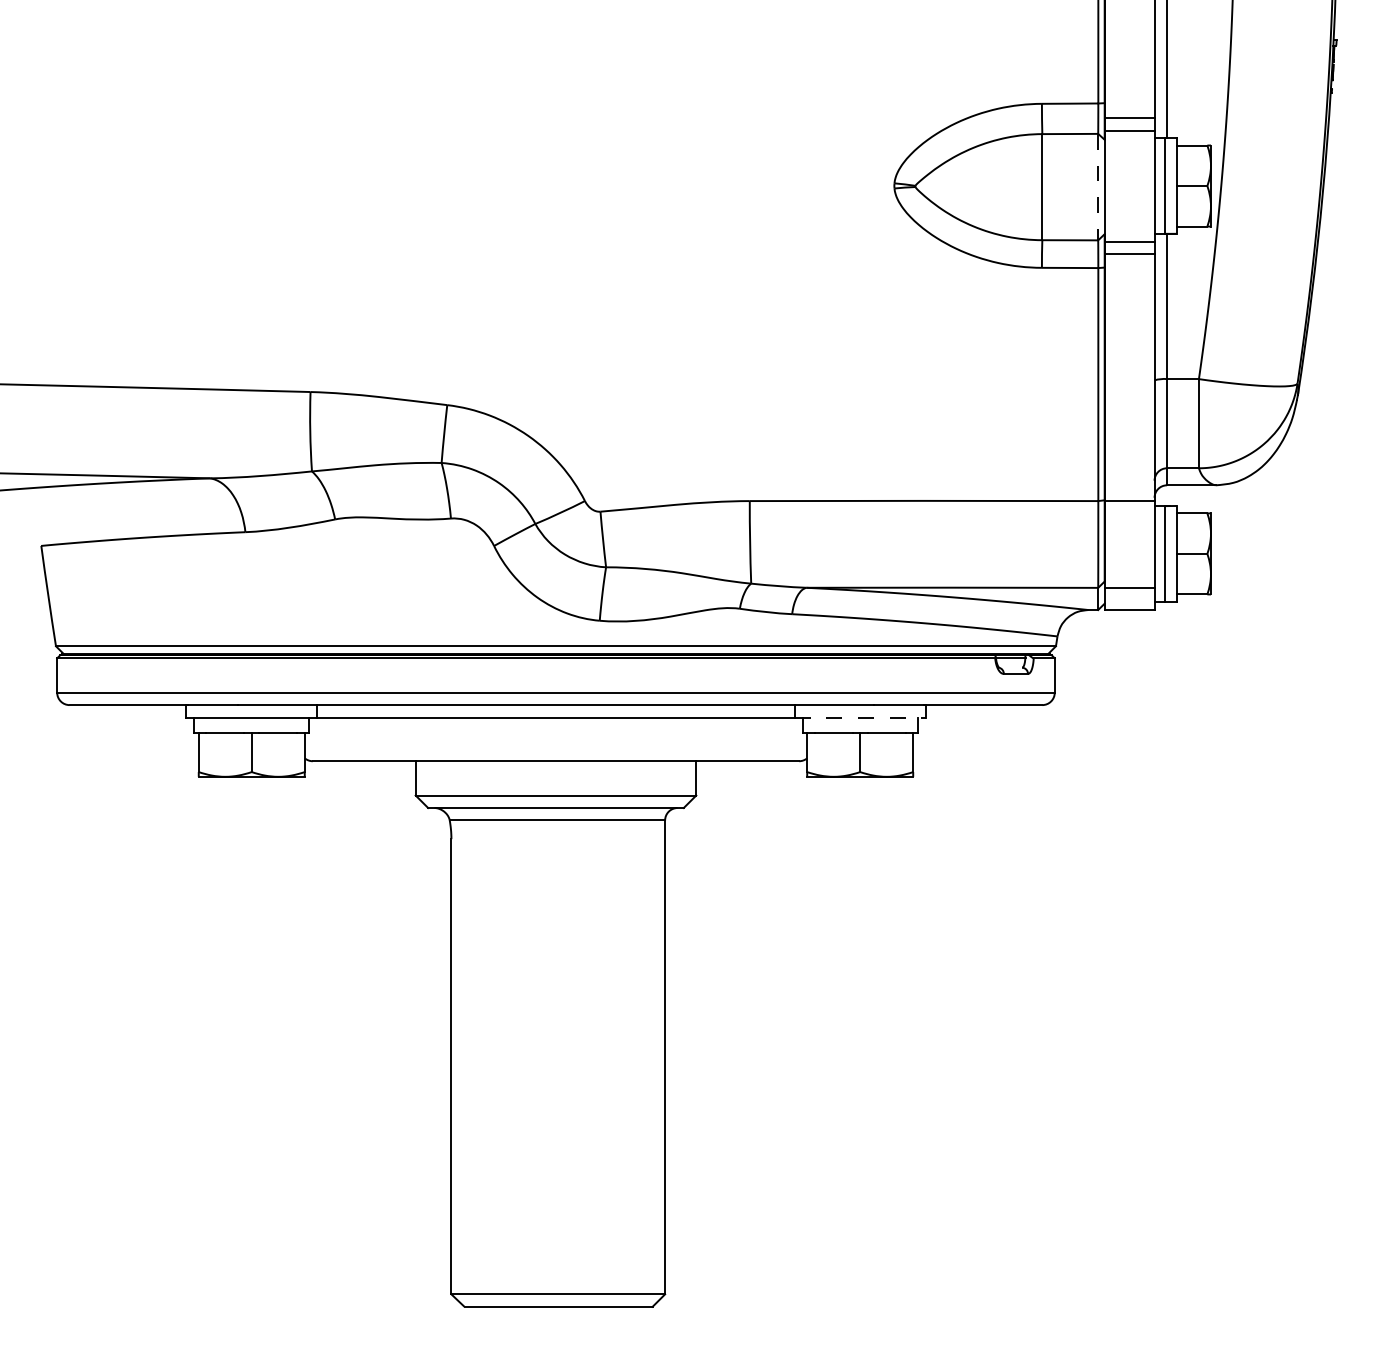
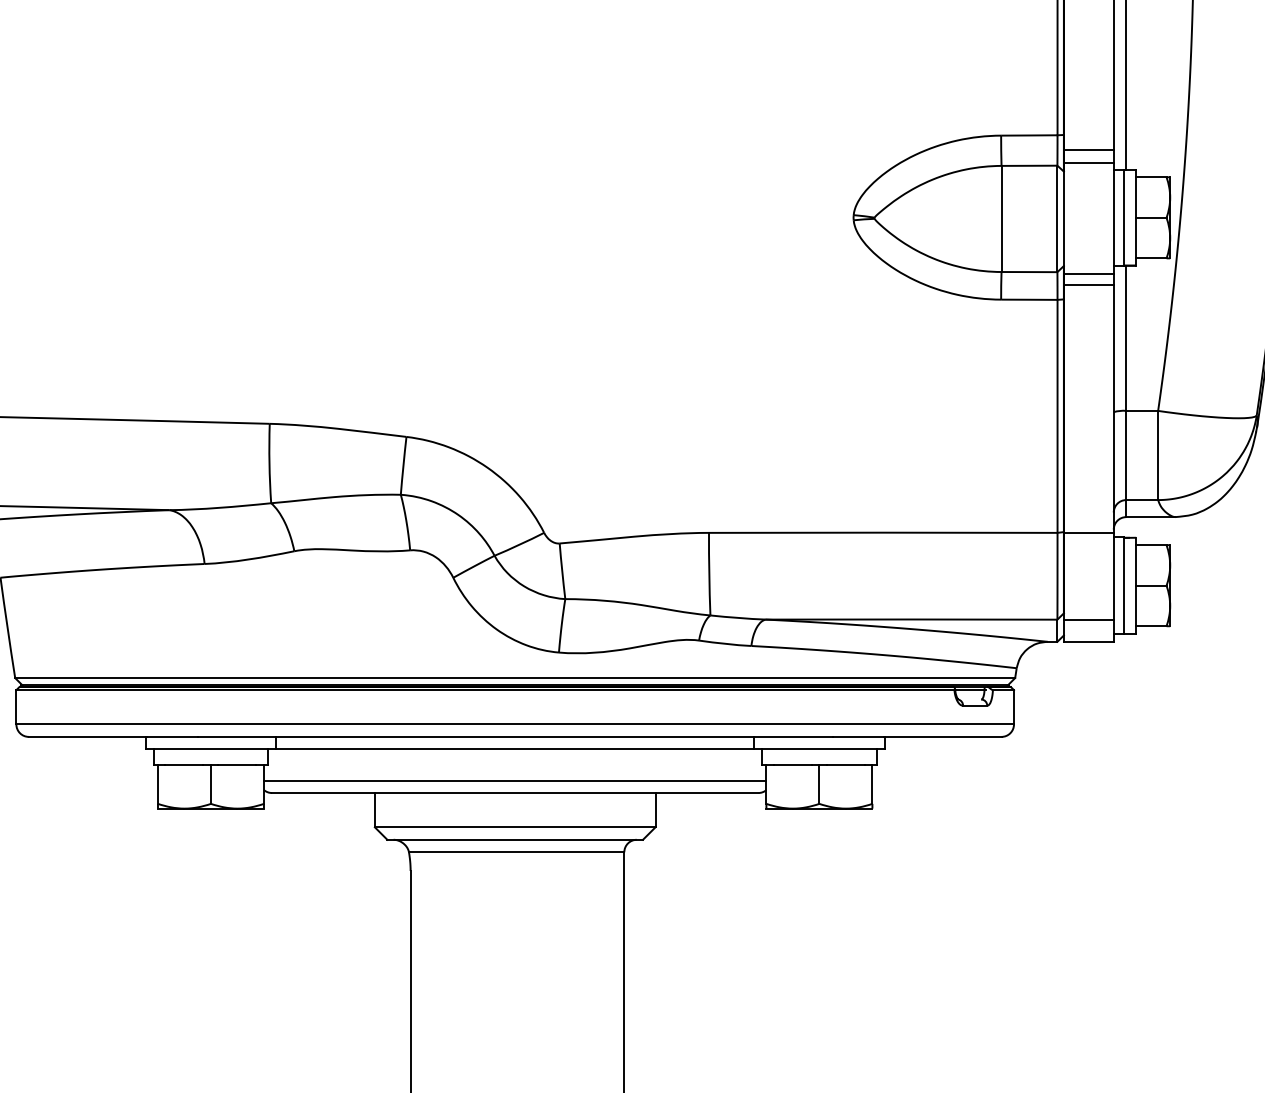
line: (1098, 187) -> (1057, 219), dashed -> solid
line: (860, 717) -> (819, 749), dashed -> solid
line: (555, 748) -> (514, 780), added

